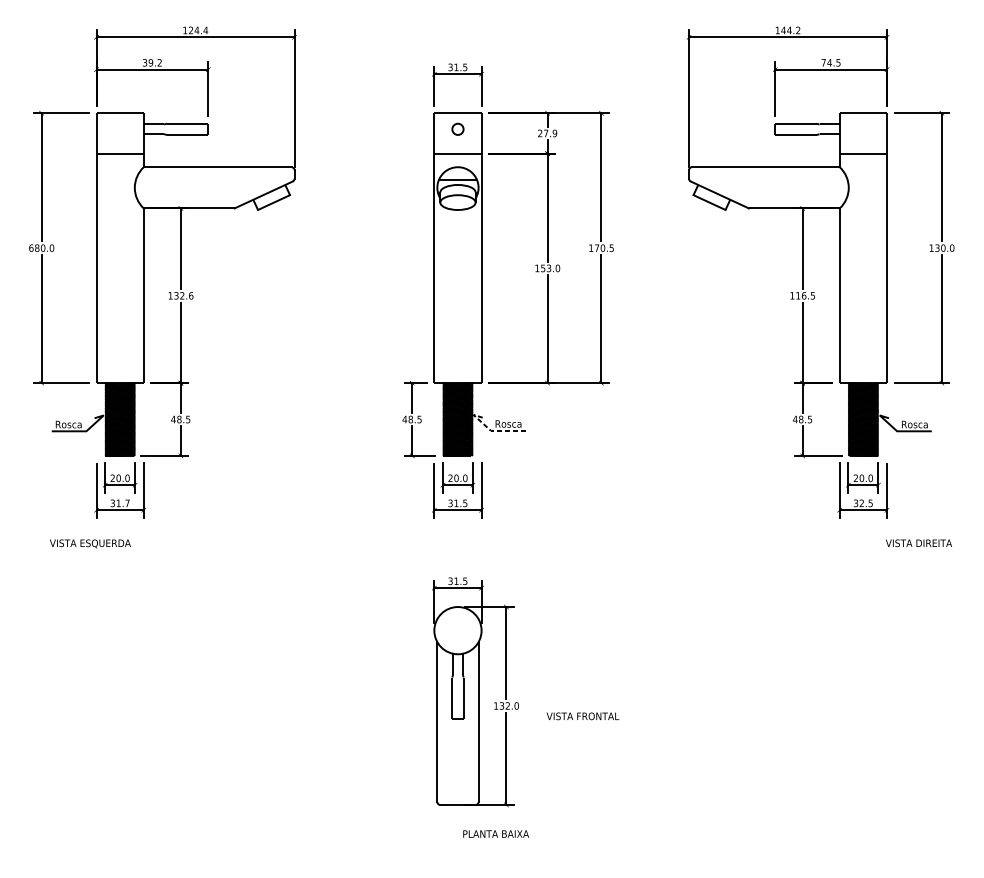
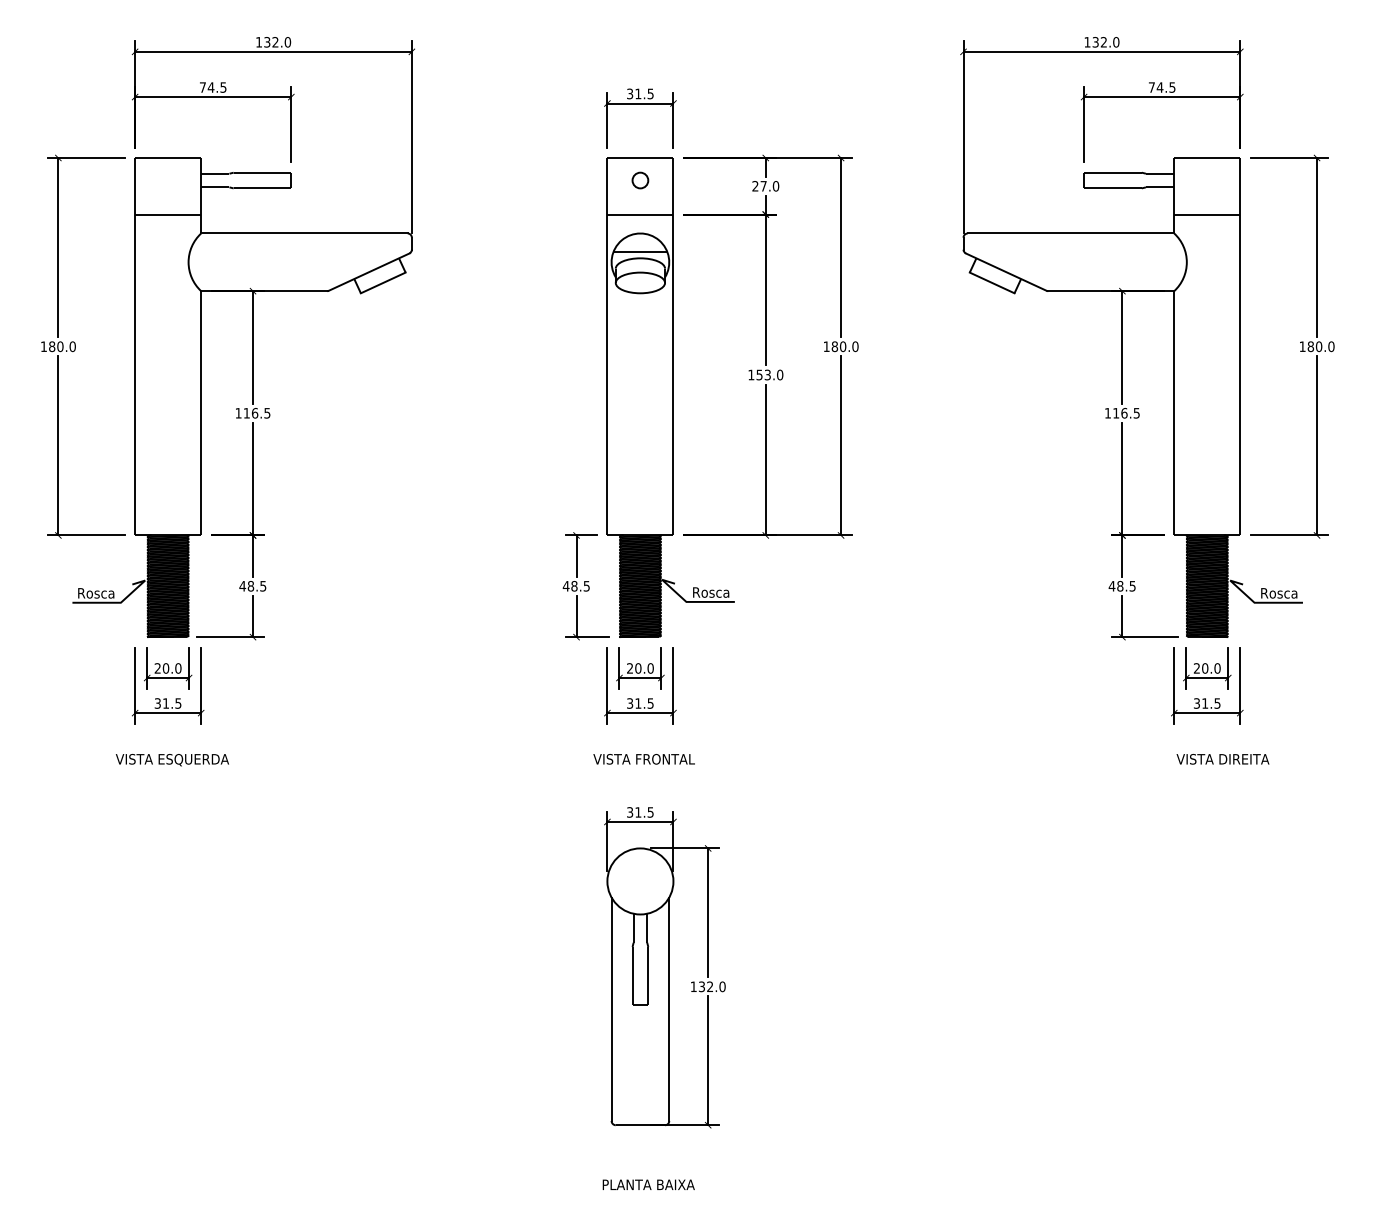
text: (198, 30) -> (277, 42), 124.4 -> 132.0
text: (790, 30) -> (1105, 42), 144.2 -> 132.0
text: (151, 62) -> (212, 87), 39.2 -> 74.5
text: (554, 133) -> (775, 186), 27.9 -> 27.0
text: (31, 248) -> (43, 346), 680.0 -> 180.0
text: (603, 248) -> (844, 346), 170.5 -> 180.0
text: (937, 248) -> (1310, 346), 130.0 -> 180.0
text: (183, 295) -> (256, 412), 132.6 -> 116.5
line: (490, 430) -> (686, 601), dashed -> solid
text: (127, 503) -> (178, 703), 31.7 -> 31.5
text: (861, 503) -> (1204, 703), 32.5 -> 31.5
text: (918, 543) -> (1222, 759), moved
text: (90, 544) -> (172, 760), moved
text: (582, 716) -> (643, 759), moved
text: (495, 833) -> (648, 1184), moved

